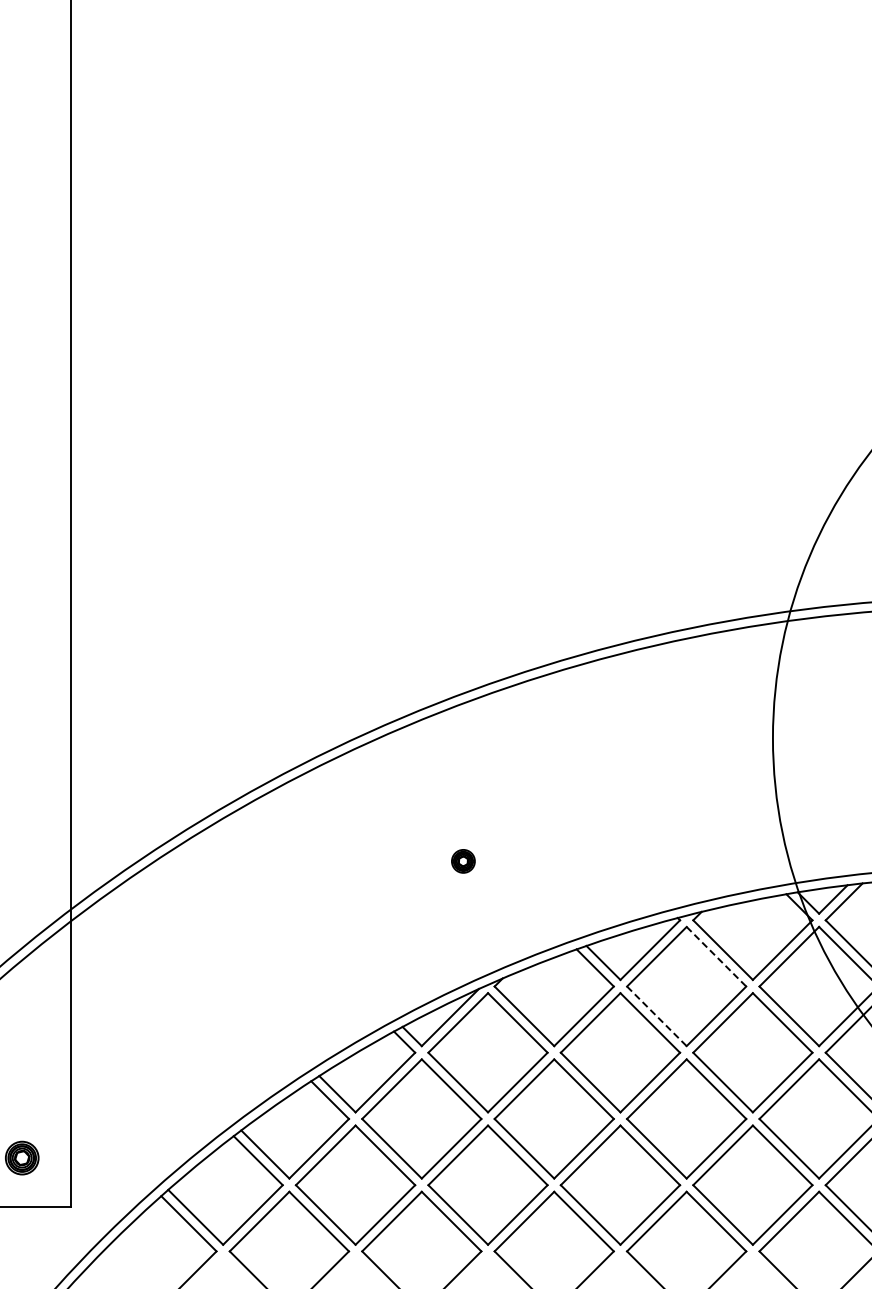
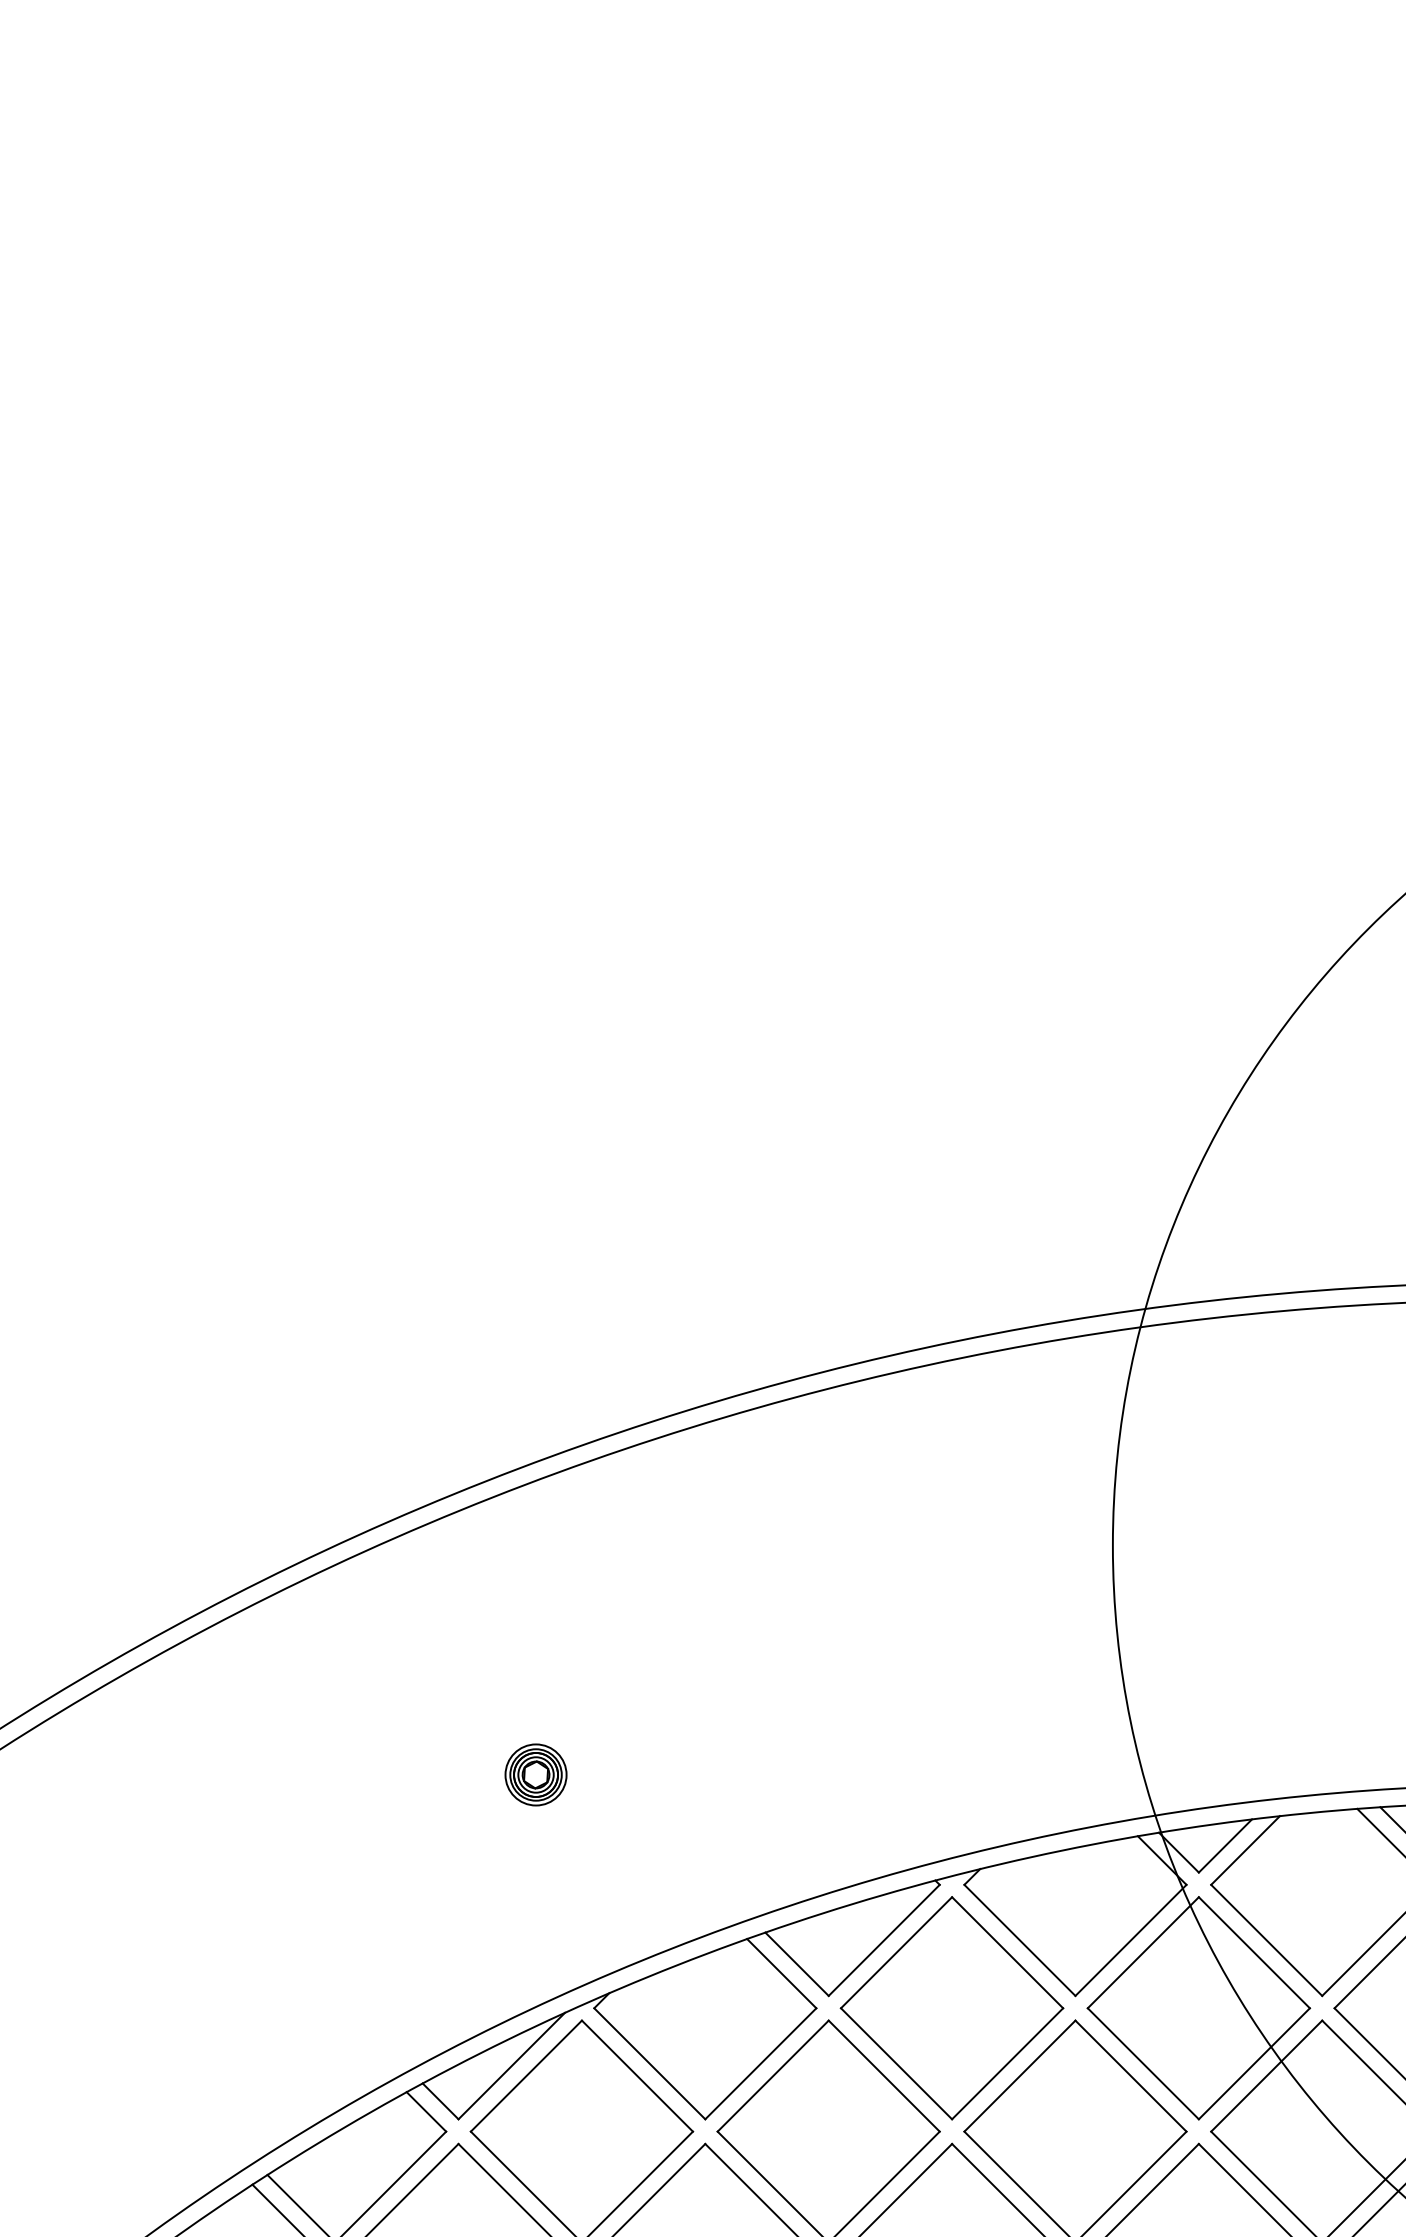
part: (463, 861) -> (536, 1775), size x1.43
line: (716, 957) -> (1007, 1954), dashed -> solid
line: (657, 1016) -> (897, 2064), dashed -> solid

